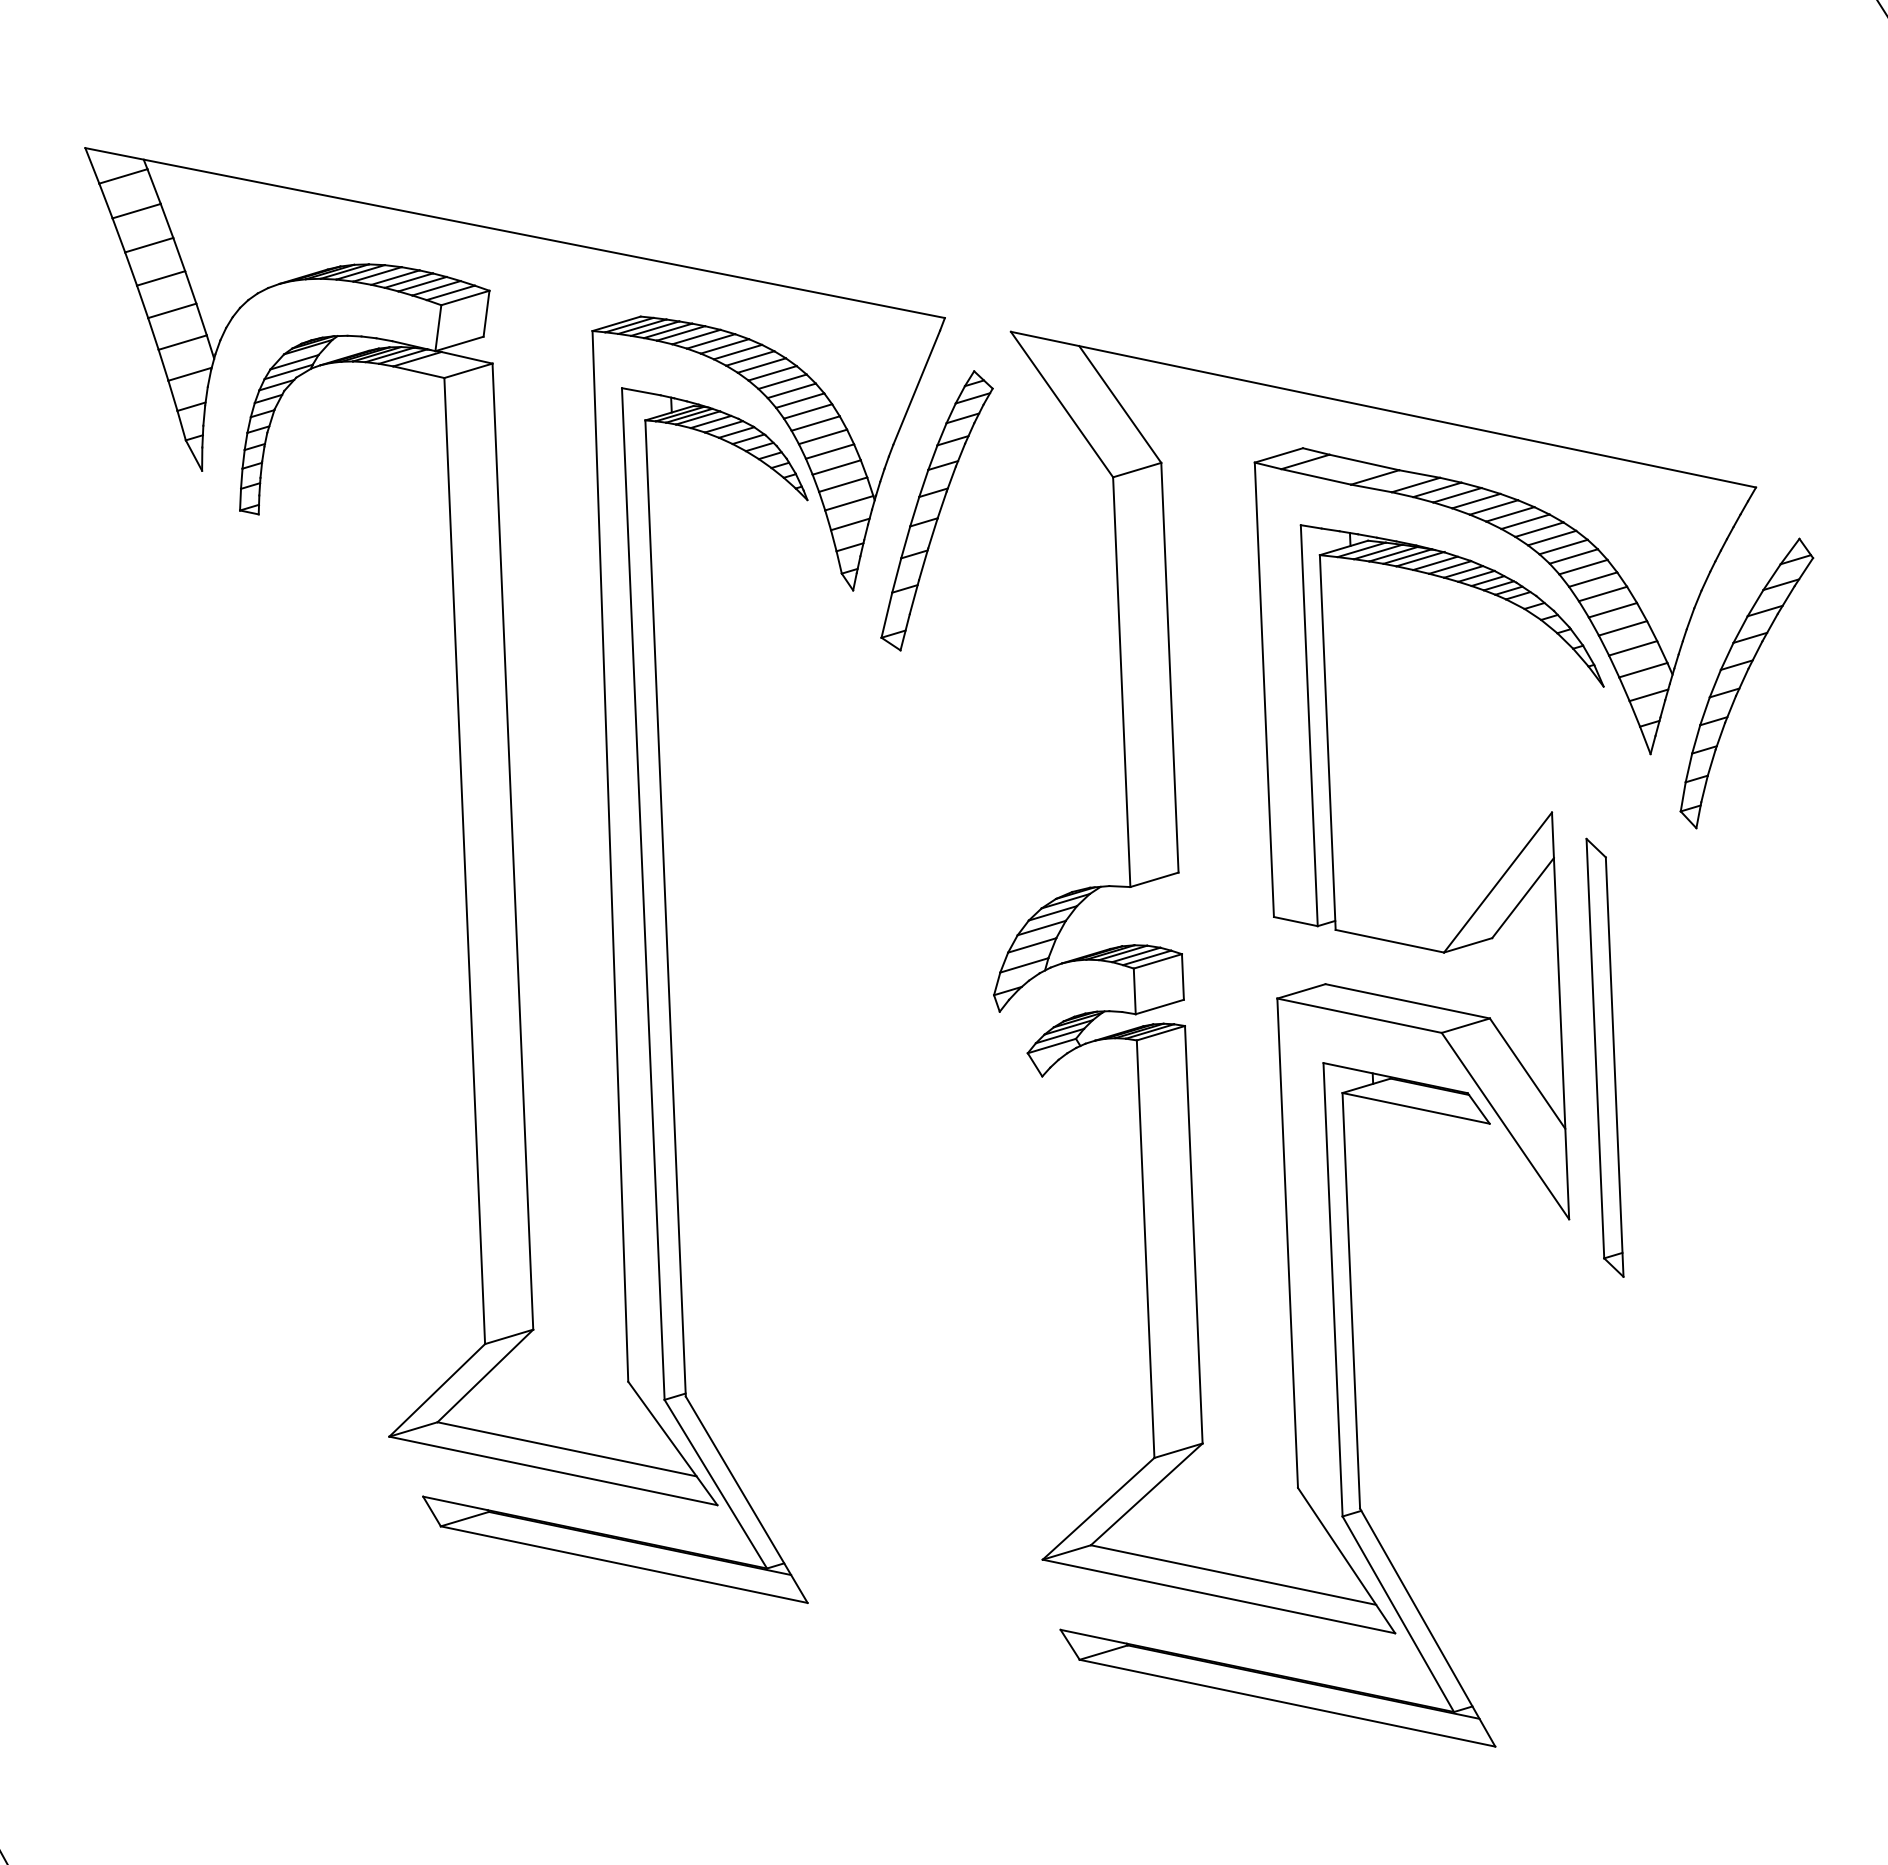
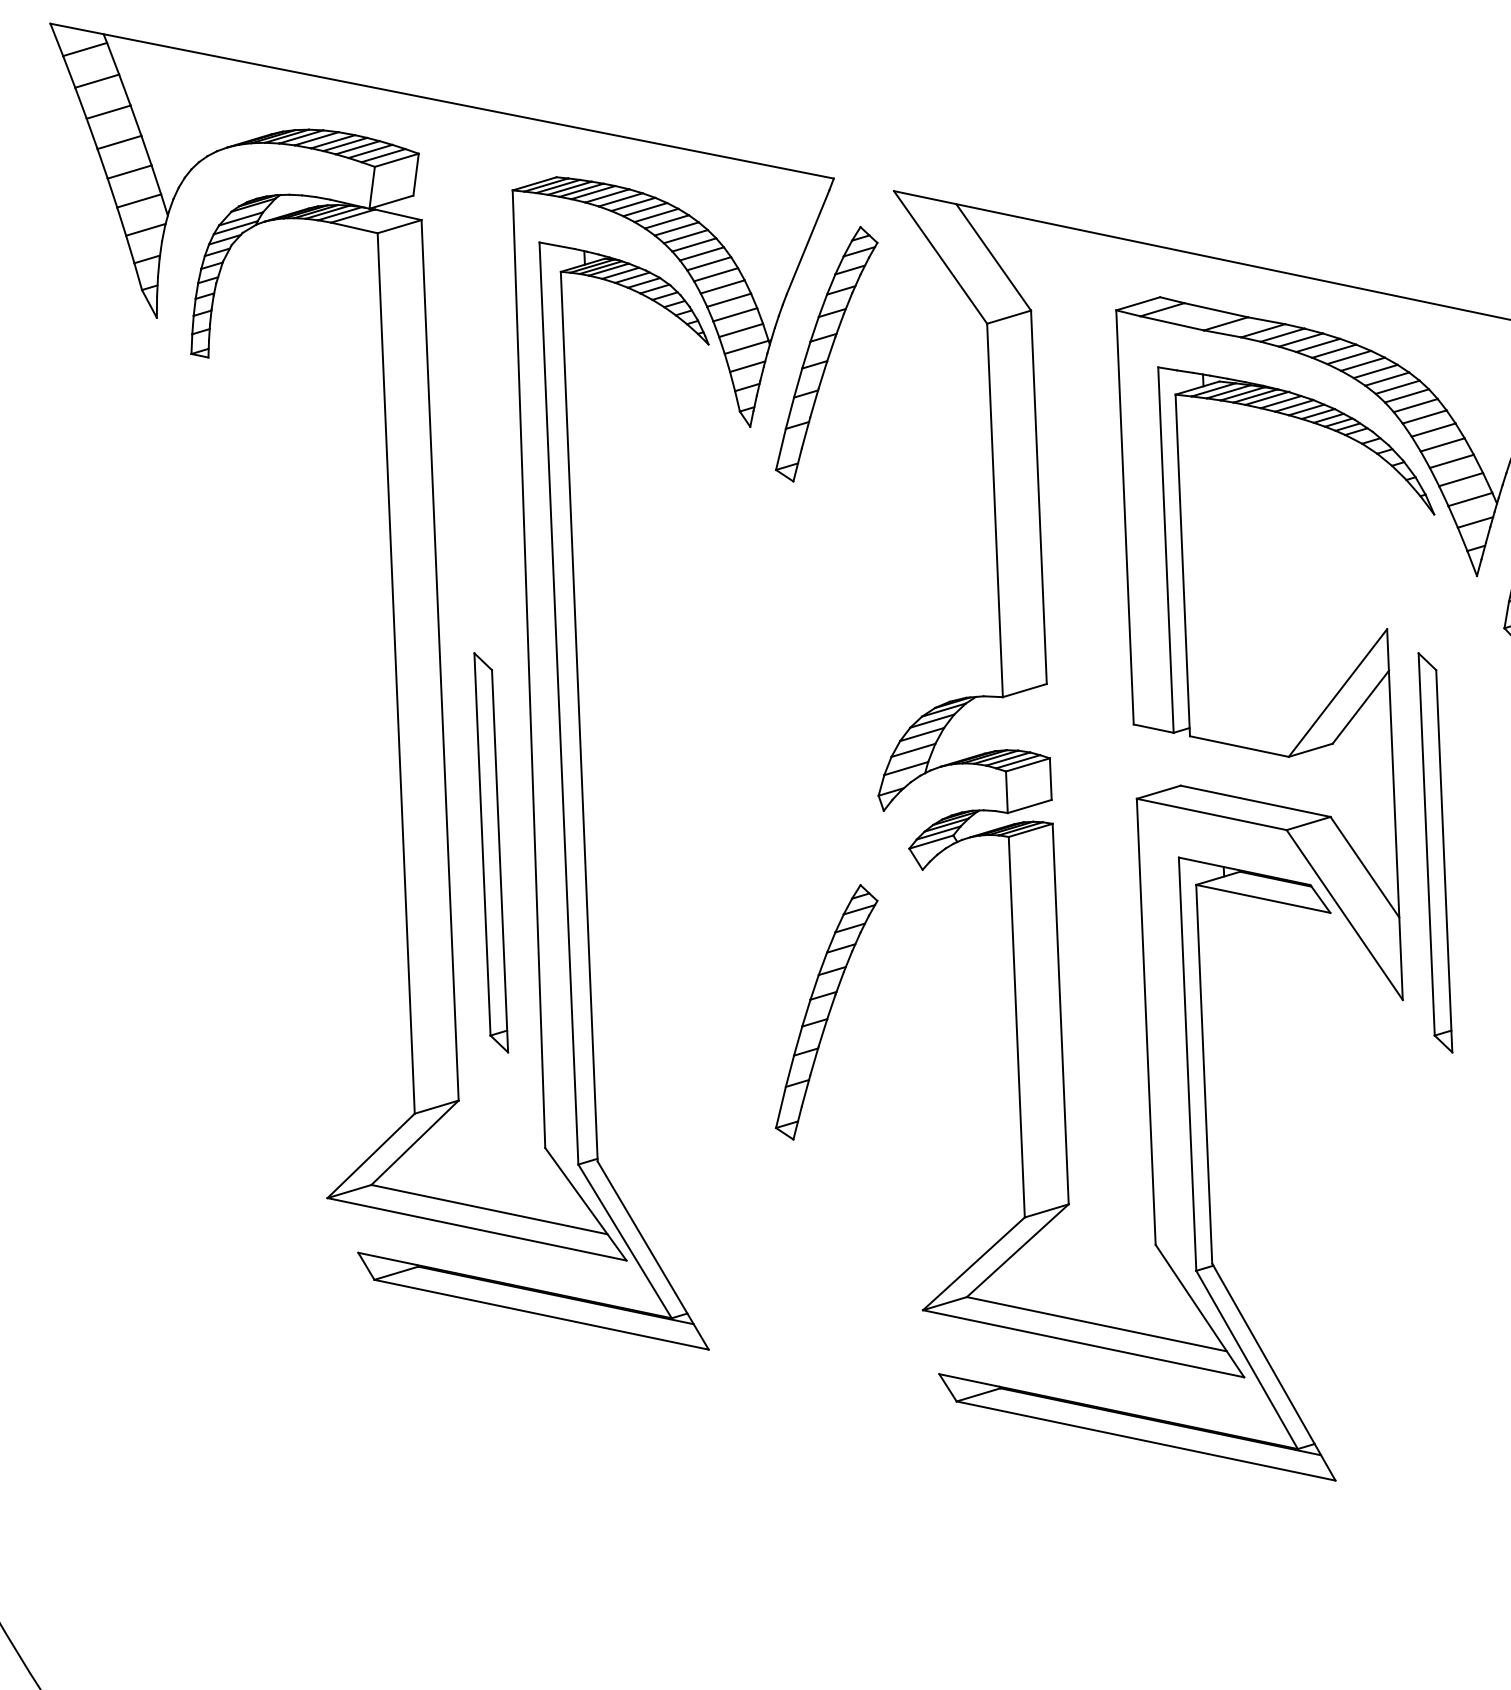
part: (568, 1057) -> (490, 852), added
part: (936, 1232) -> (826, 1012), added

